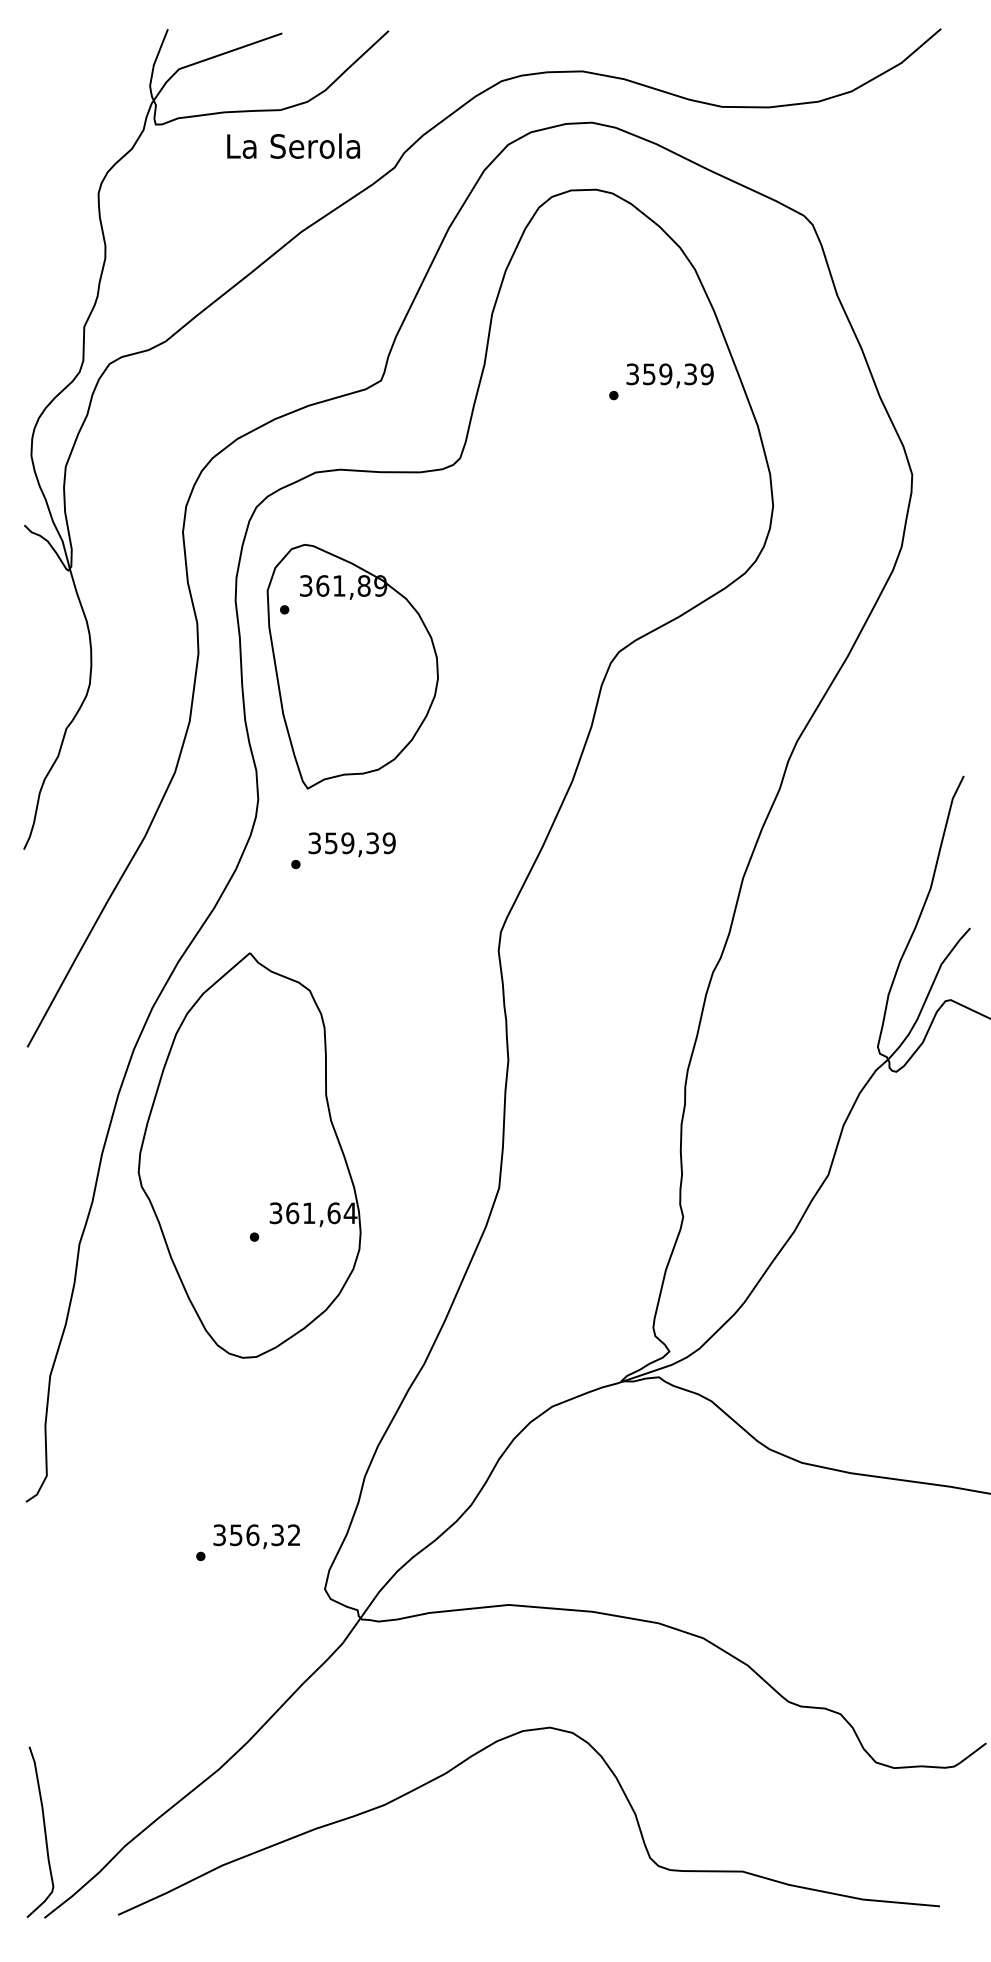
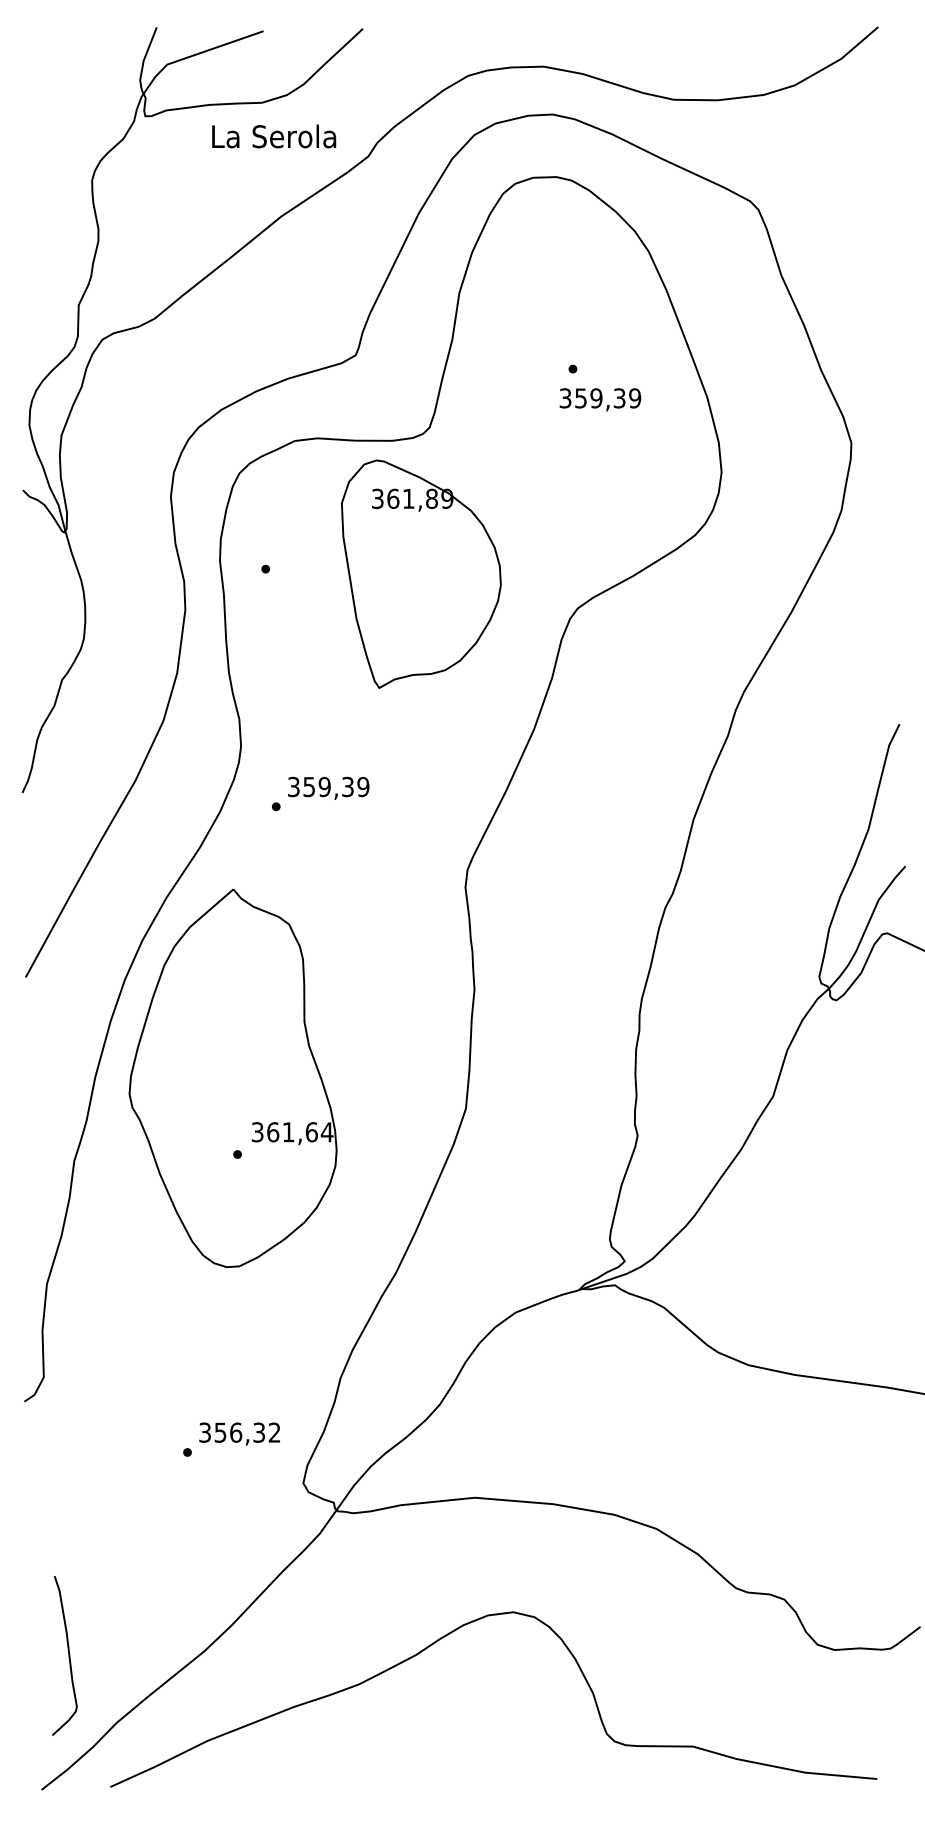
text: (670, 375) -> (600, 399), moved
part: (352, 665) -> (421, 573), moved
curve: (44, 1831) -> (68, 1655), moved

